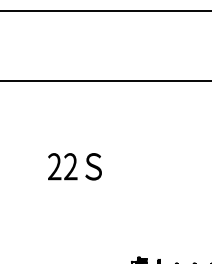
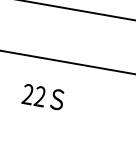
text: (74, 166) -> (42, 96), moved

